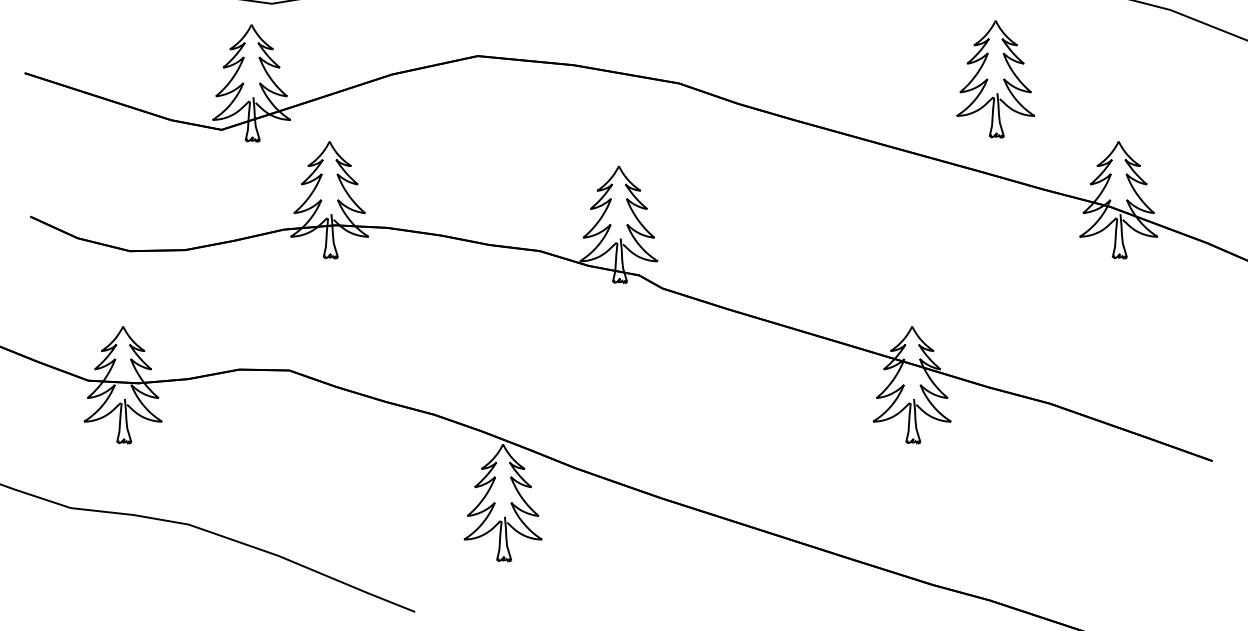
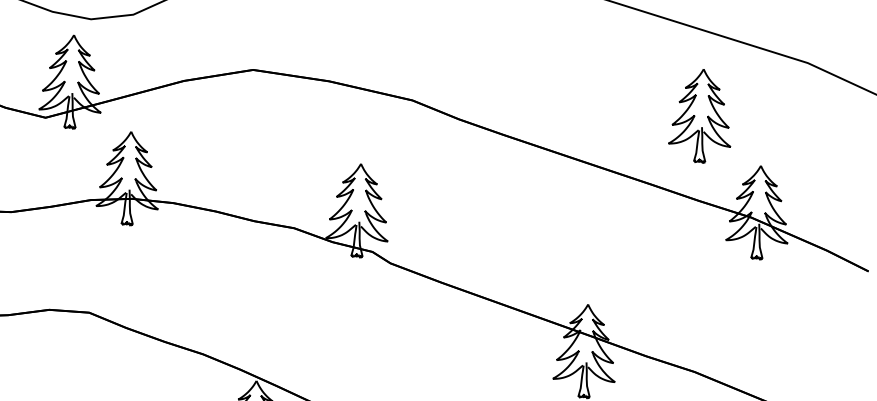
part: (995, 79) -> (701, 116), moved

